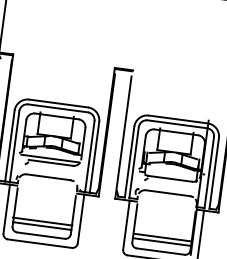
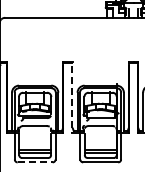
line: (123, 137) -> (72, 99), solid -> dashed
line: (40, 243) -> (35, 162), solid -> dashed

